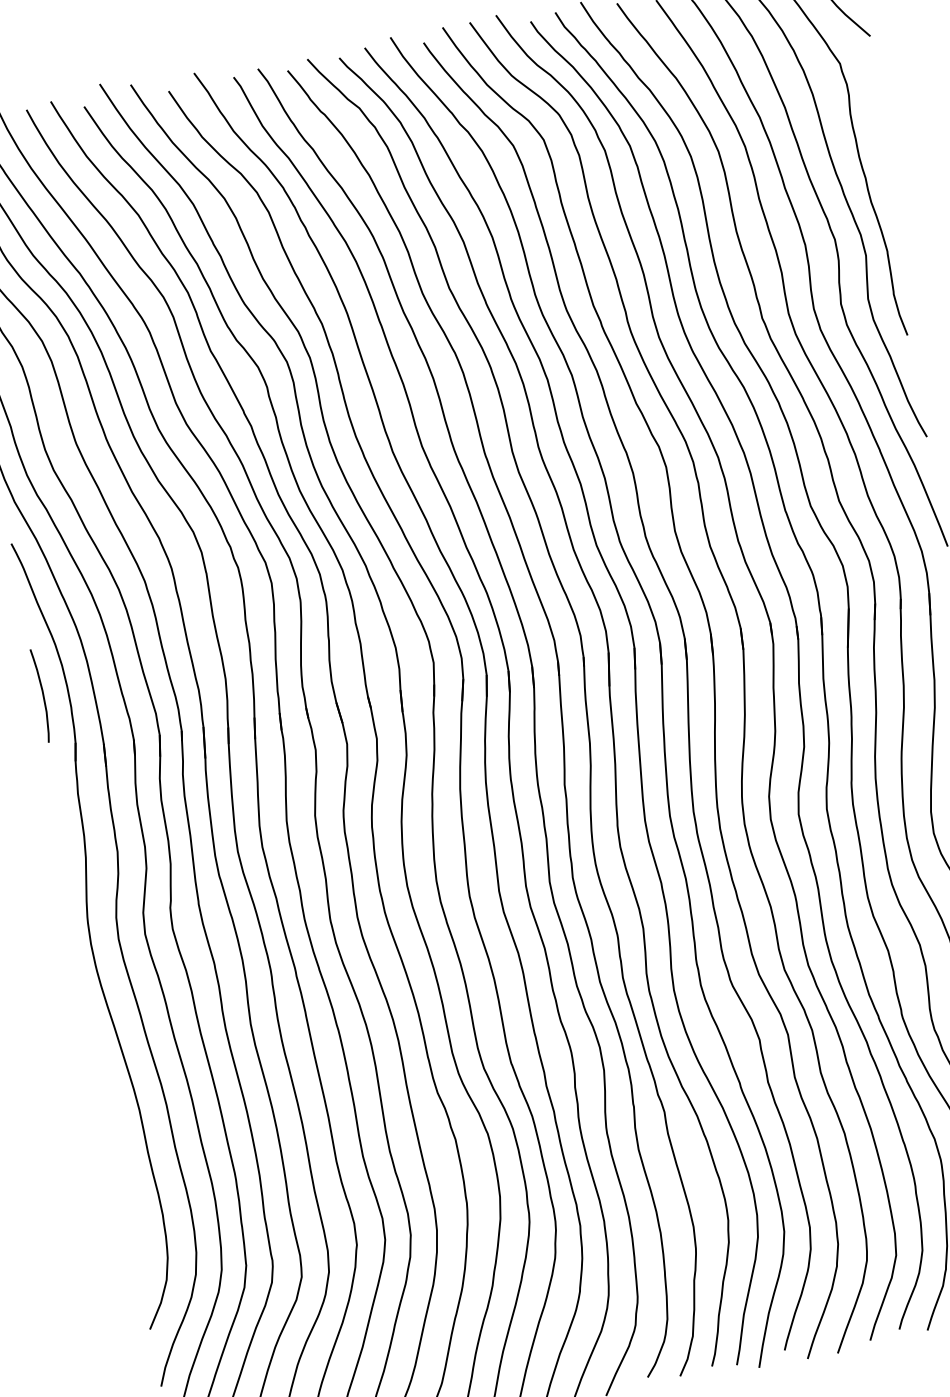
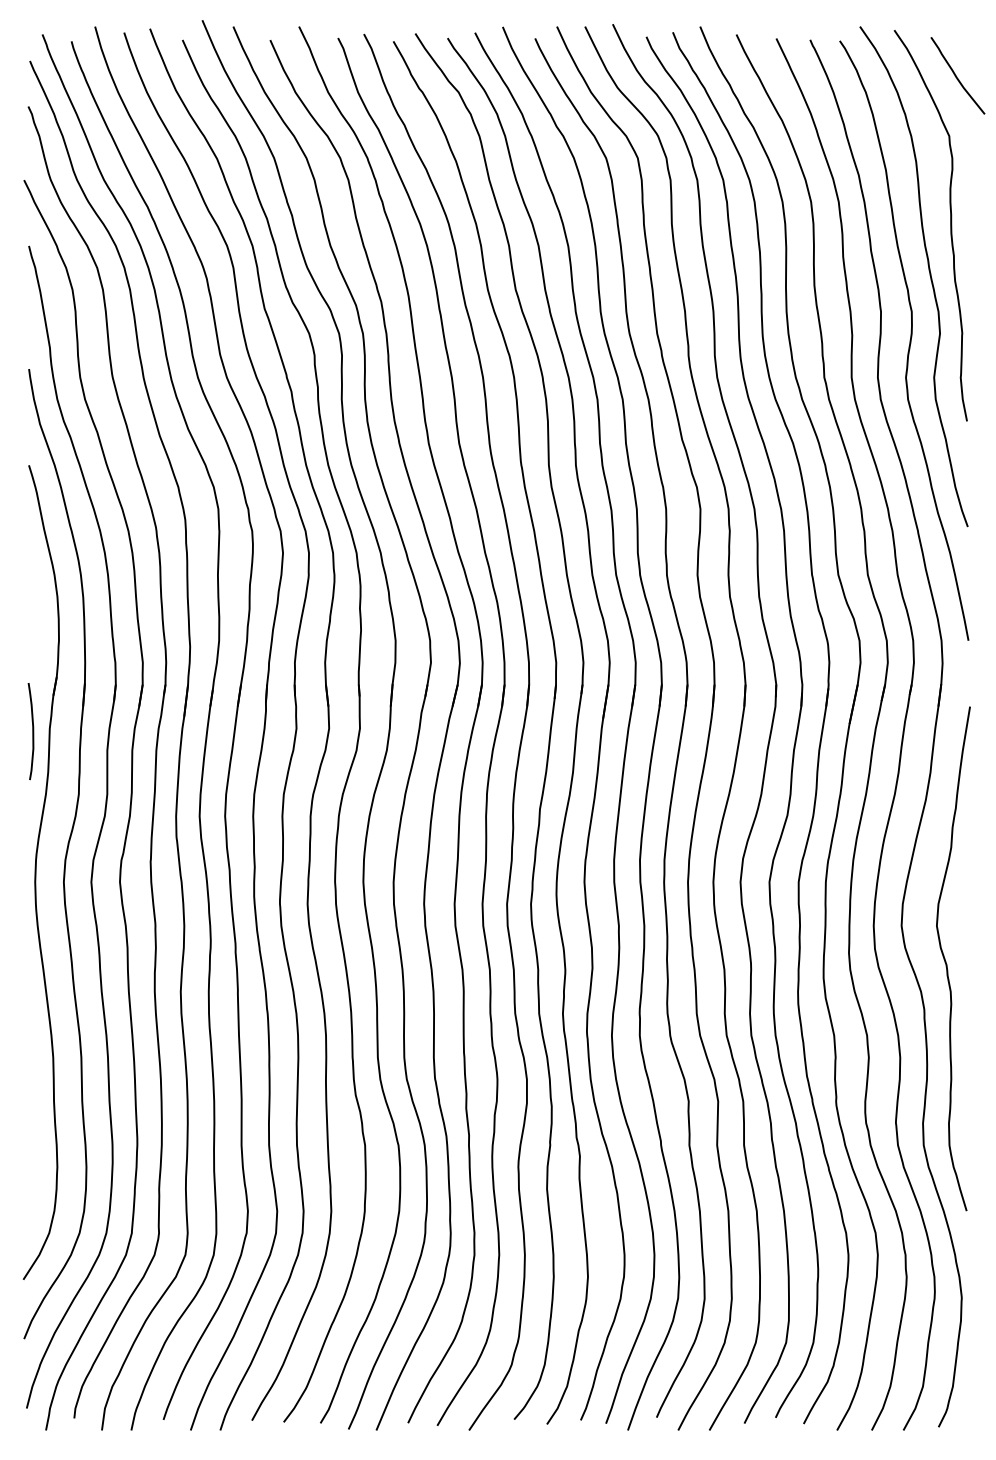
curve: (42, 695) -> (32, 731), moved

